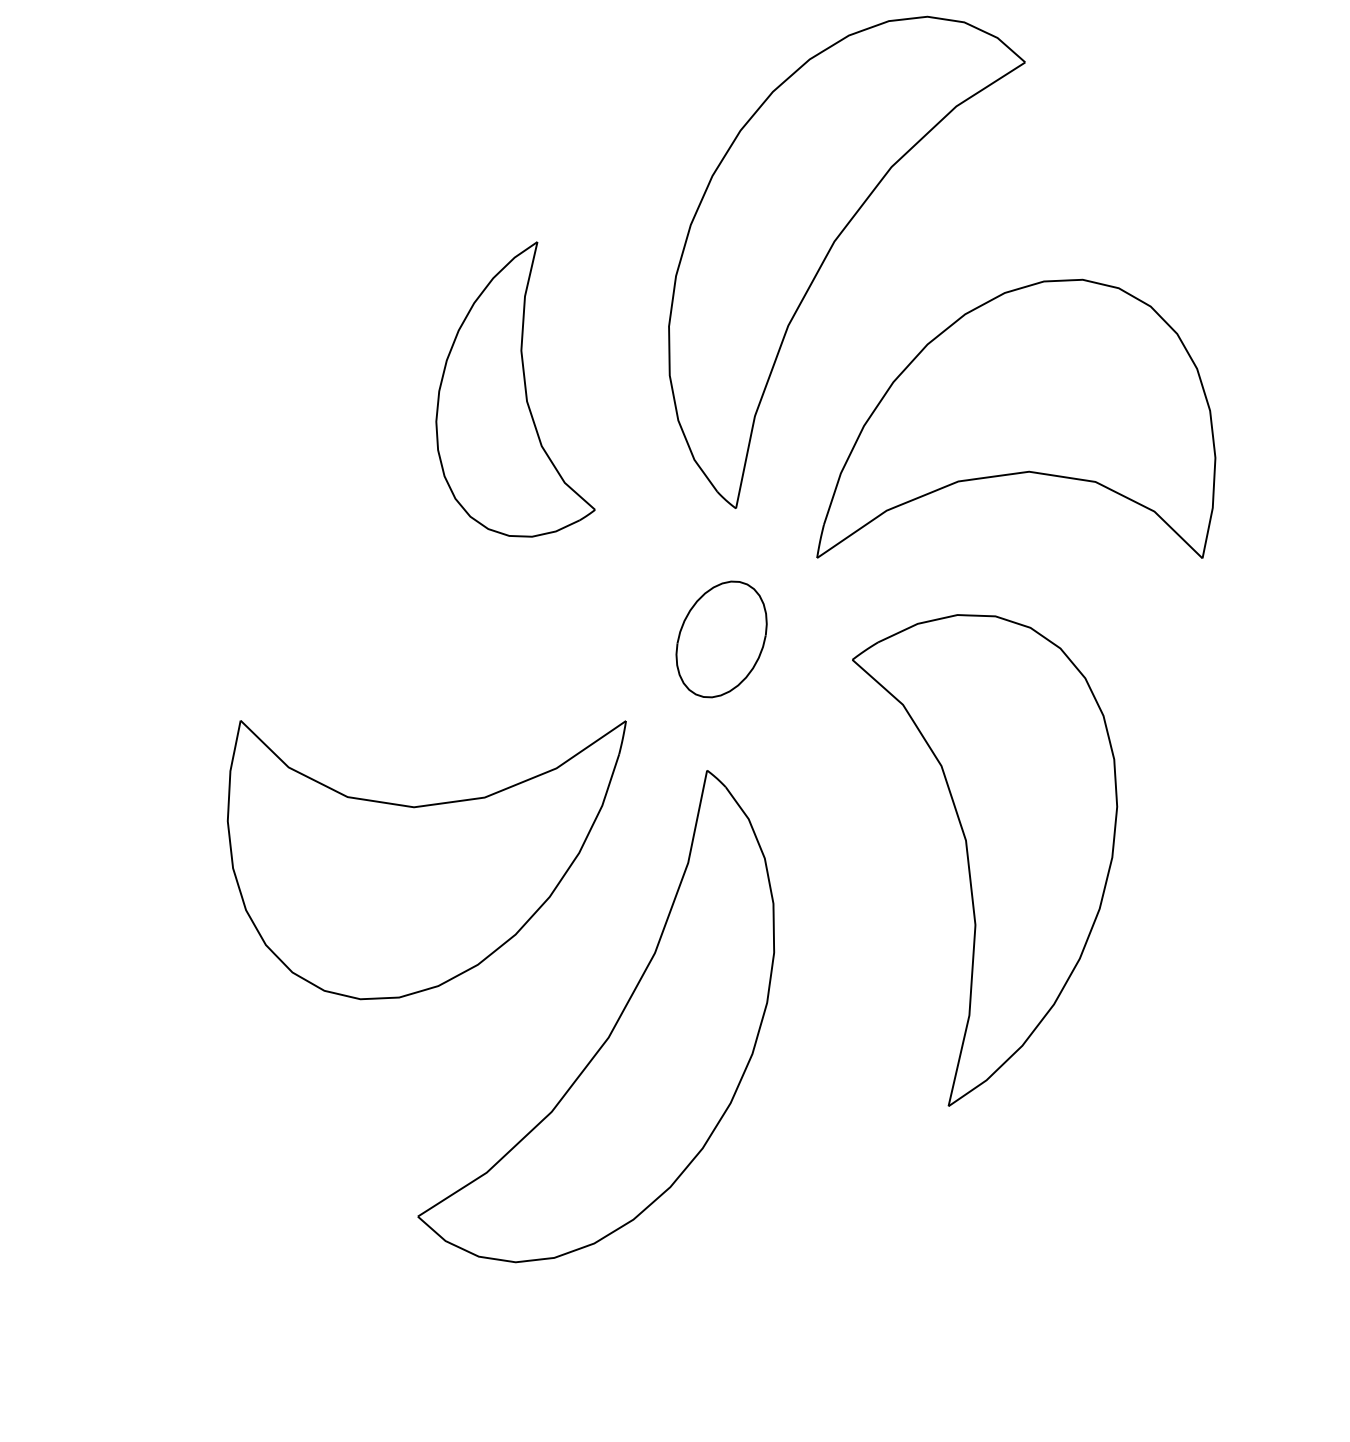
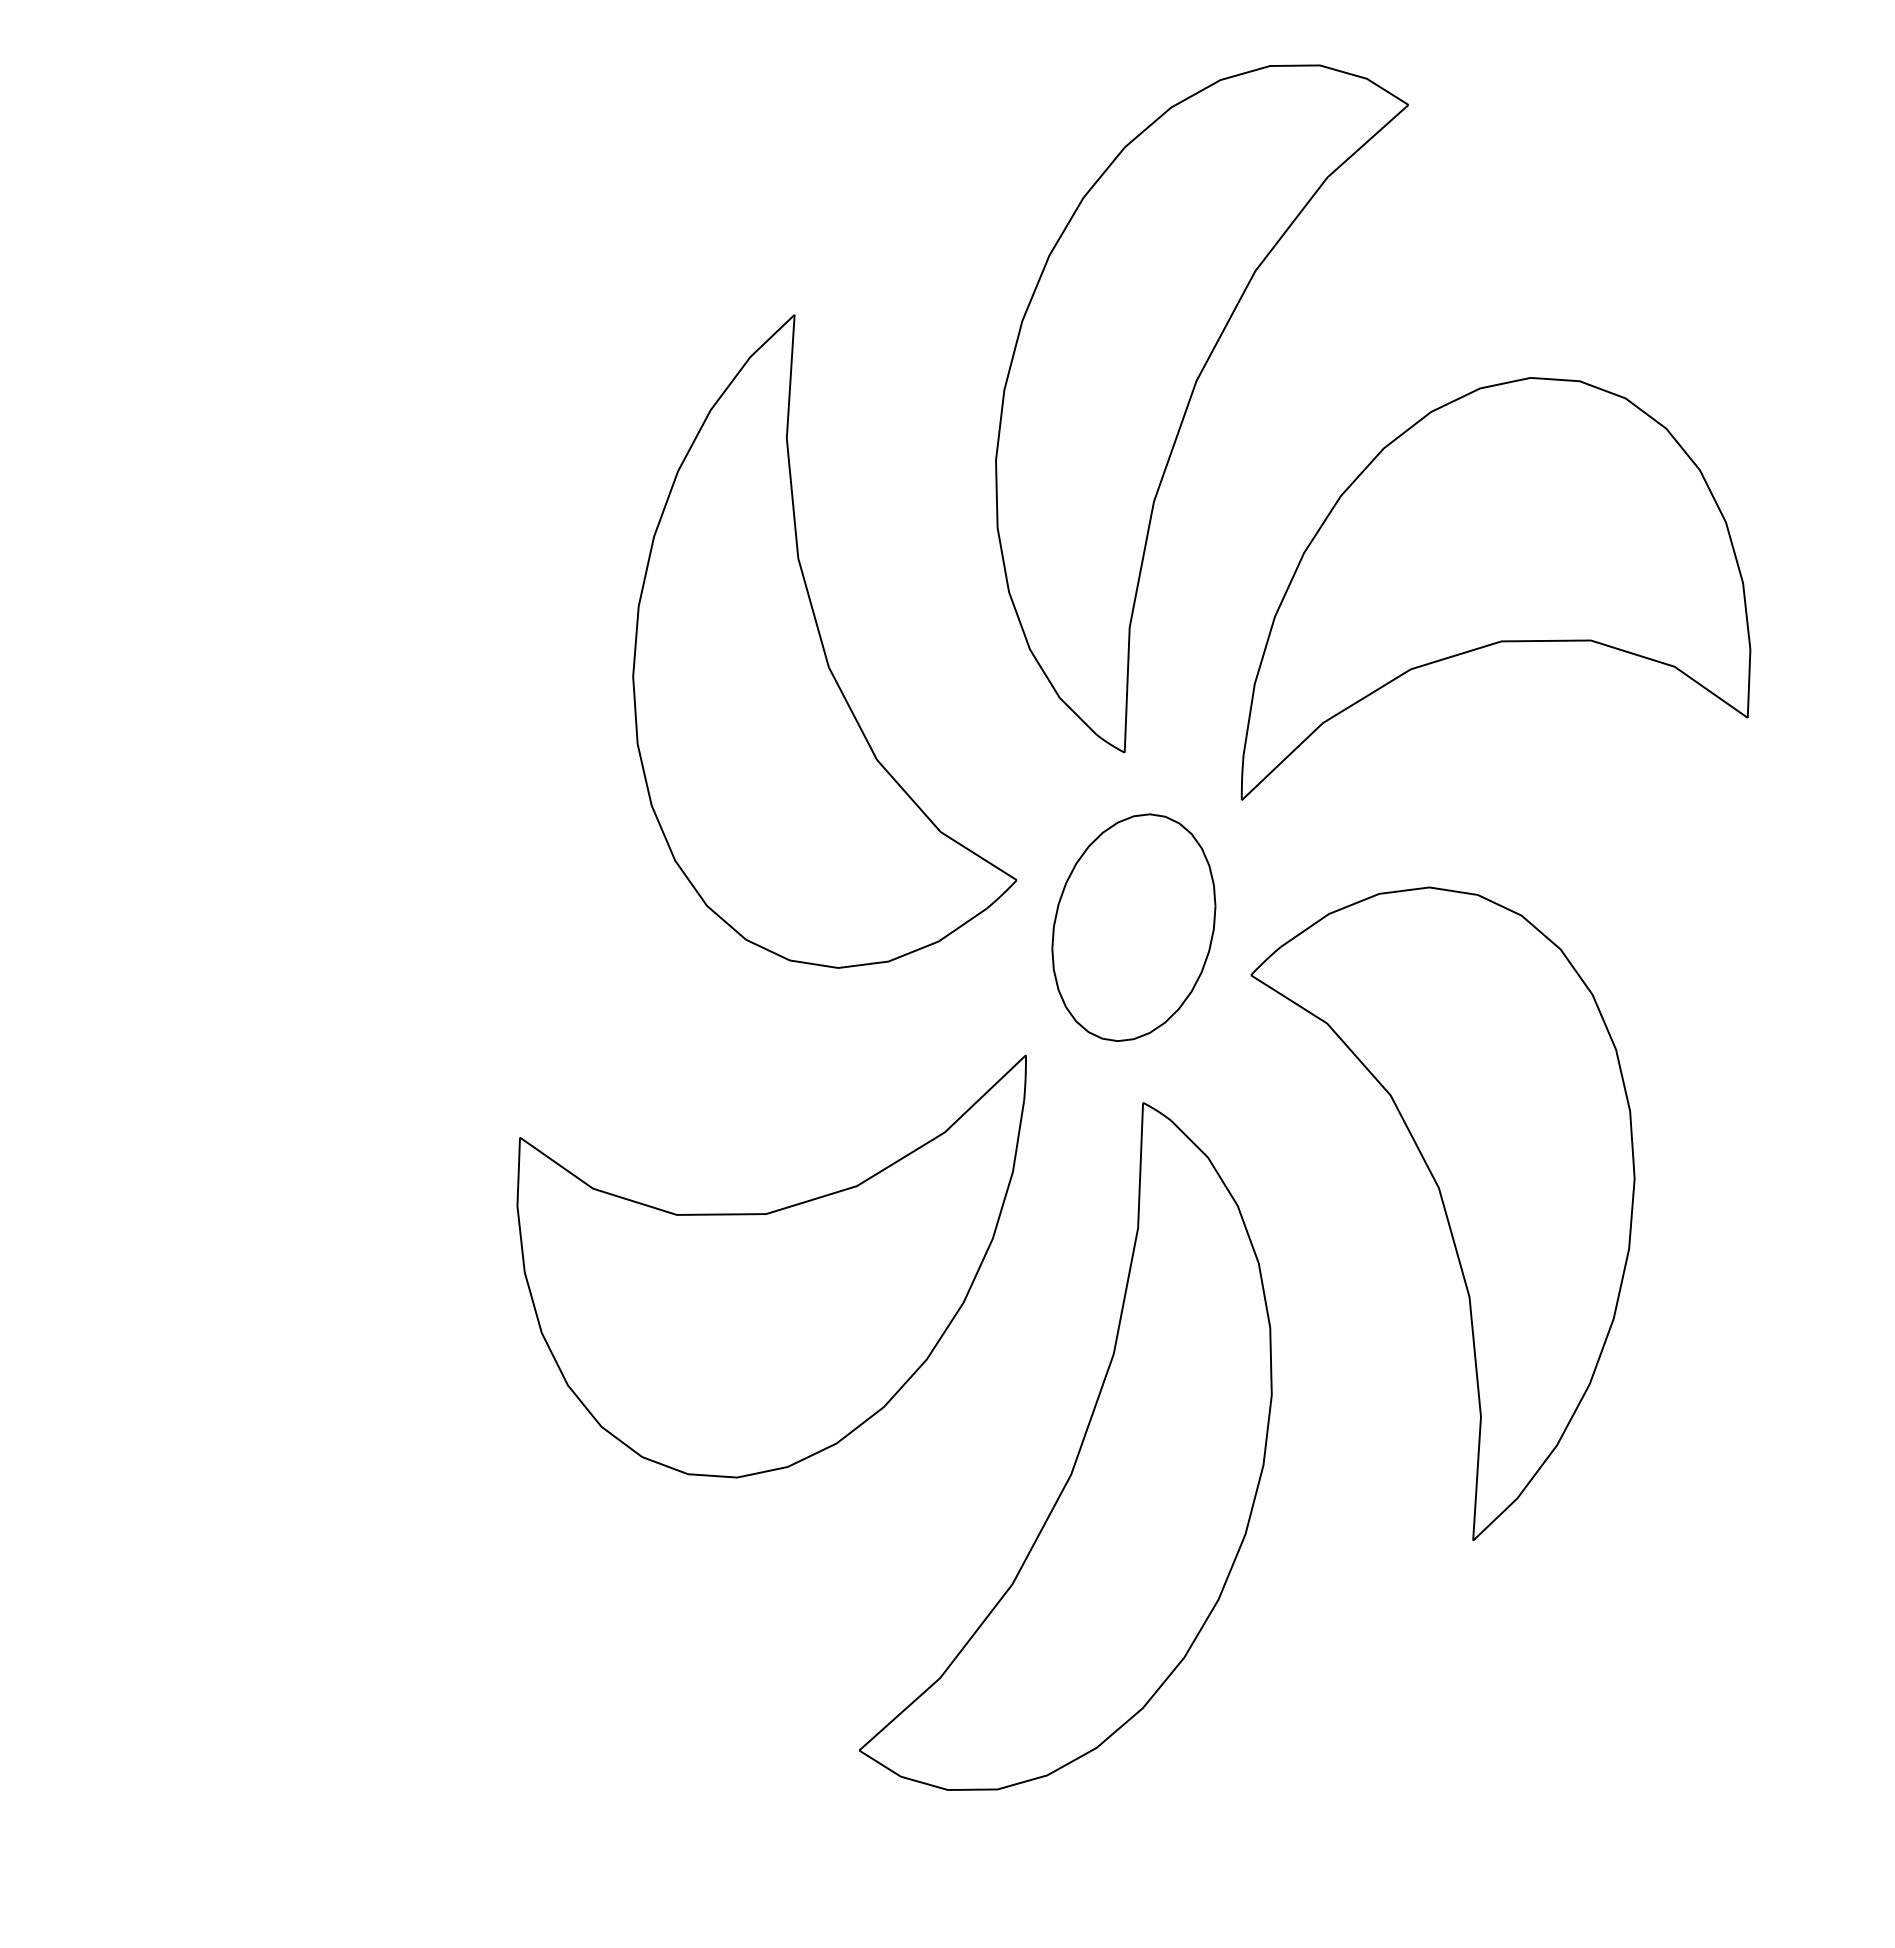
part: (526, 389) -> (824, 641), size x1.67
part: (721, 639) -> (1133, 927), size x1.43
part: (965, 859) -> (1442, 1213), moved

